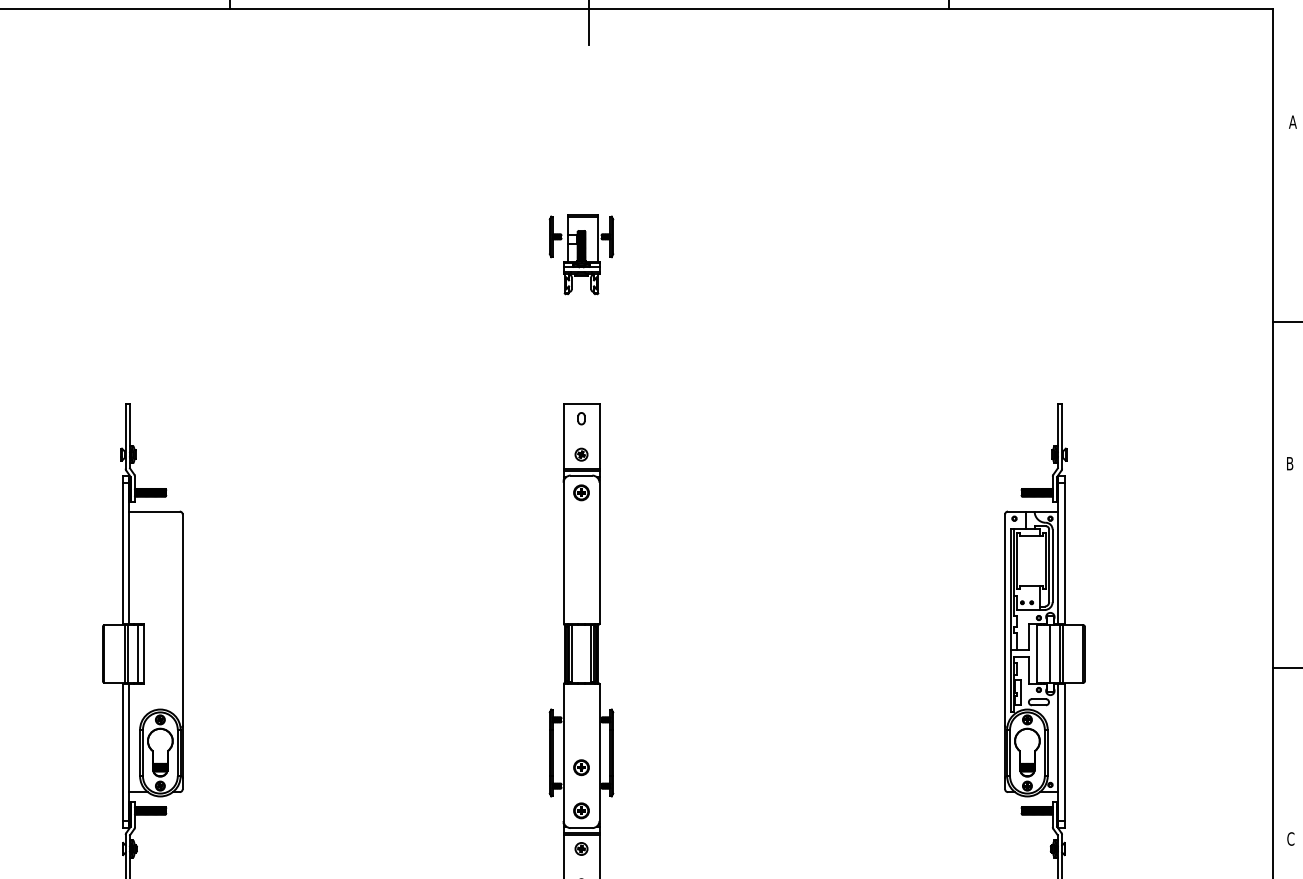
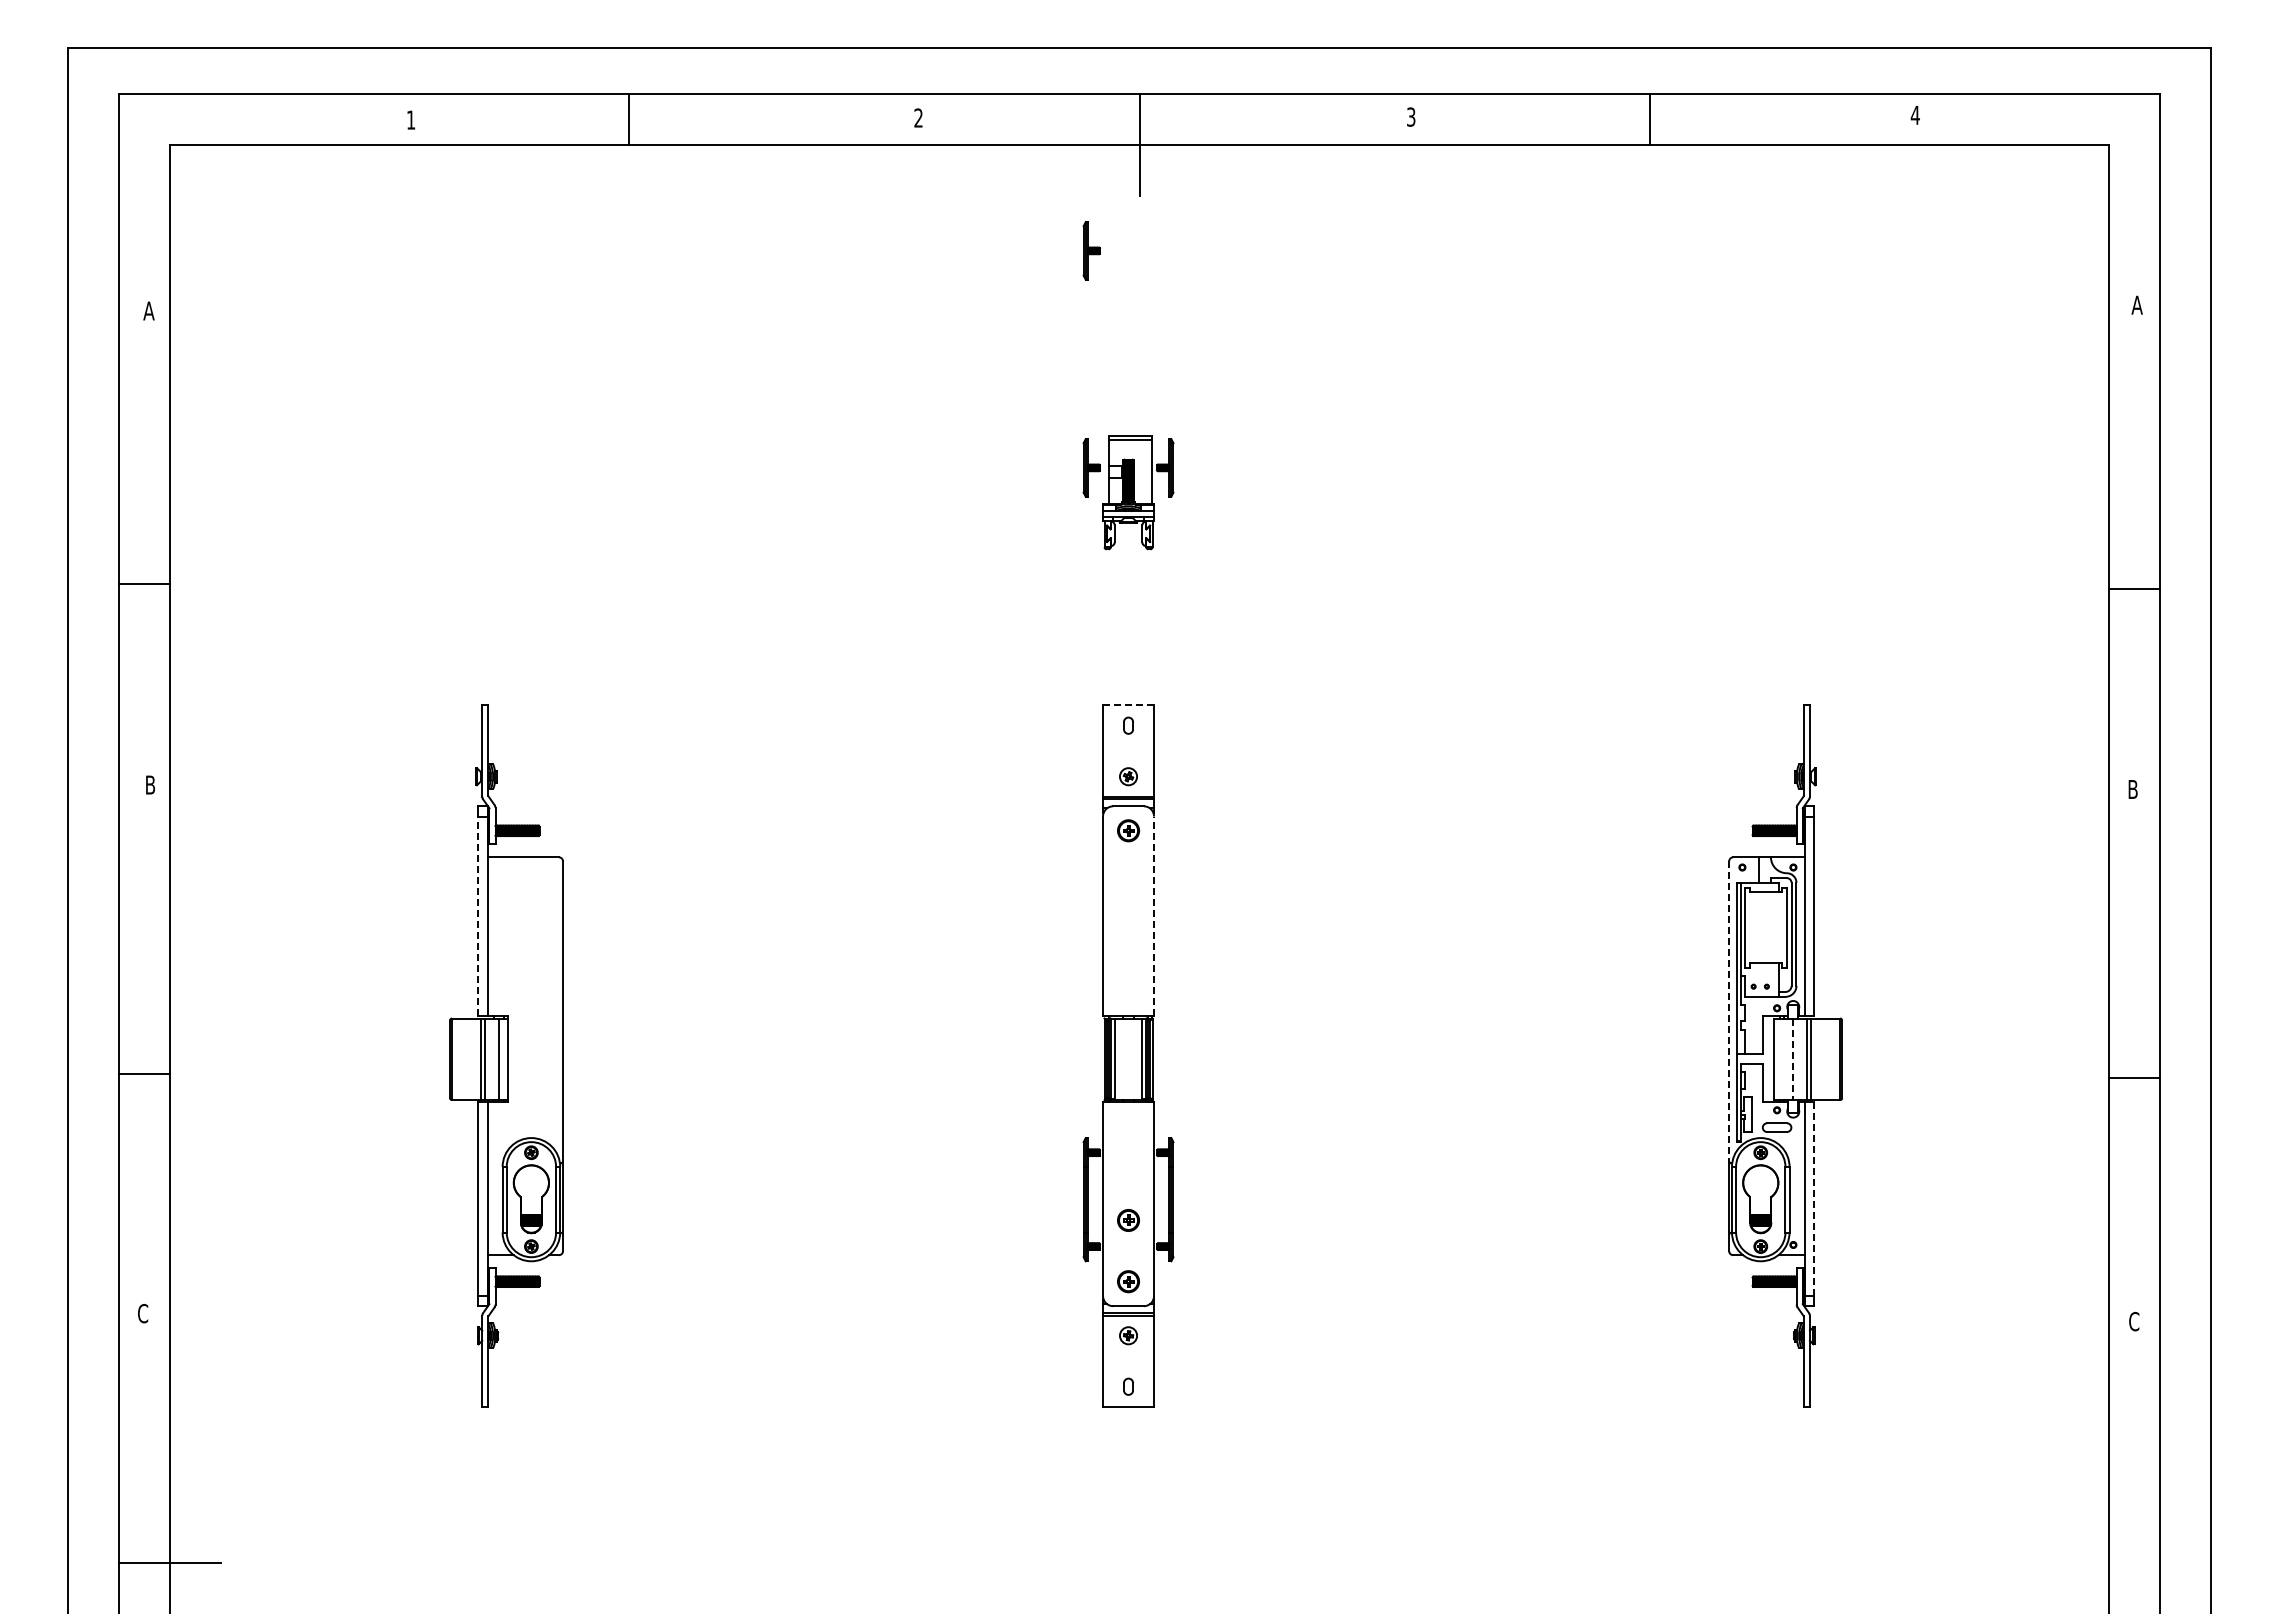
part: (555, 83) -> (1091, 250), added
line: (581, 404) -> (1128, 705), solid -> dashed
line: (123, 553) -> (478, 916), solid -> dashed
line: (599, 553) -> (1154, 916), solid -> dashed
line: (1005, 620) -> (1729, 1011), solid -> dashed
line: (1050, 654) -> (1793, 1059), solid -> dashed
line: (1064, 752) -> (1813, 1199), solid -> dashed

